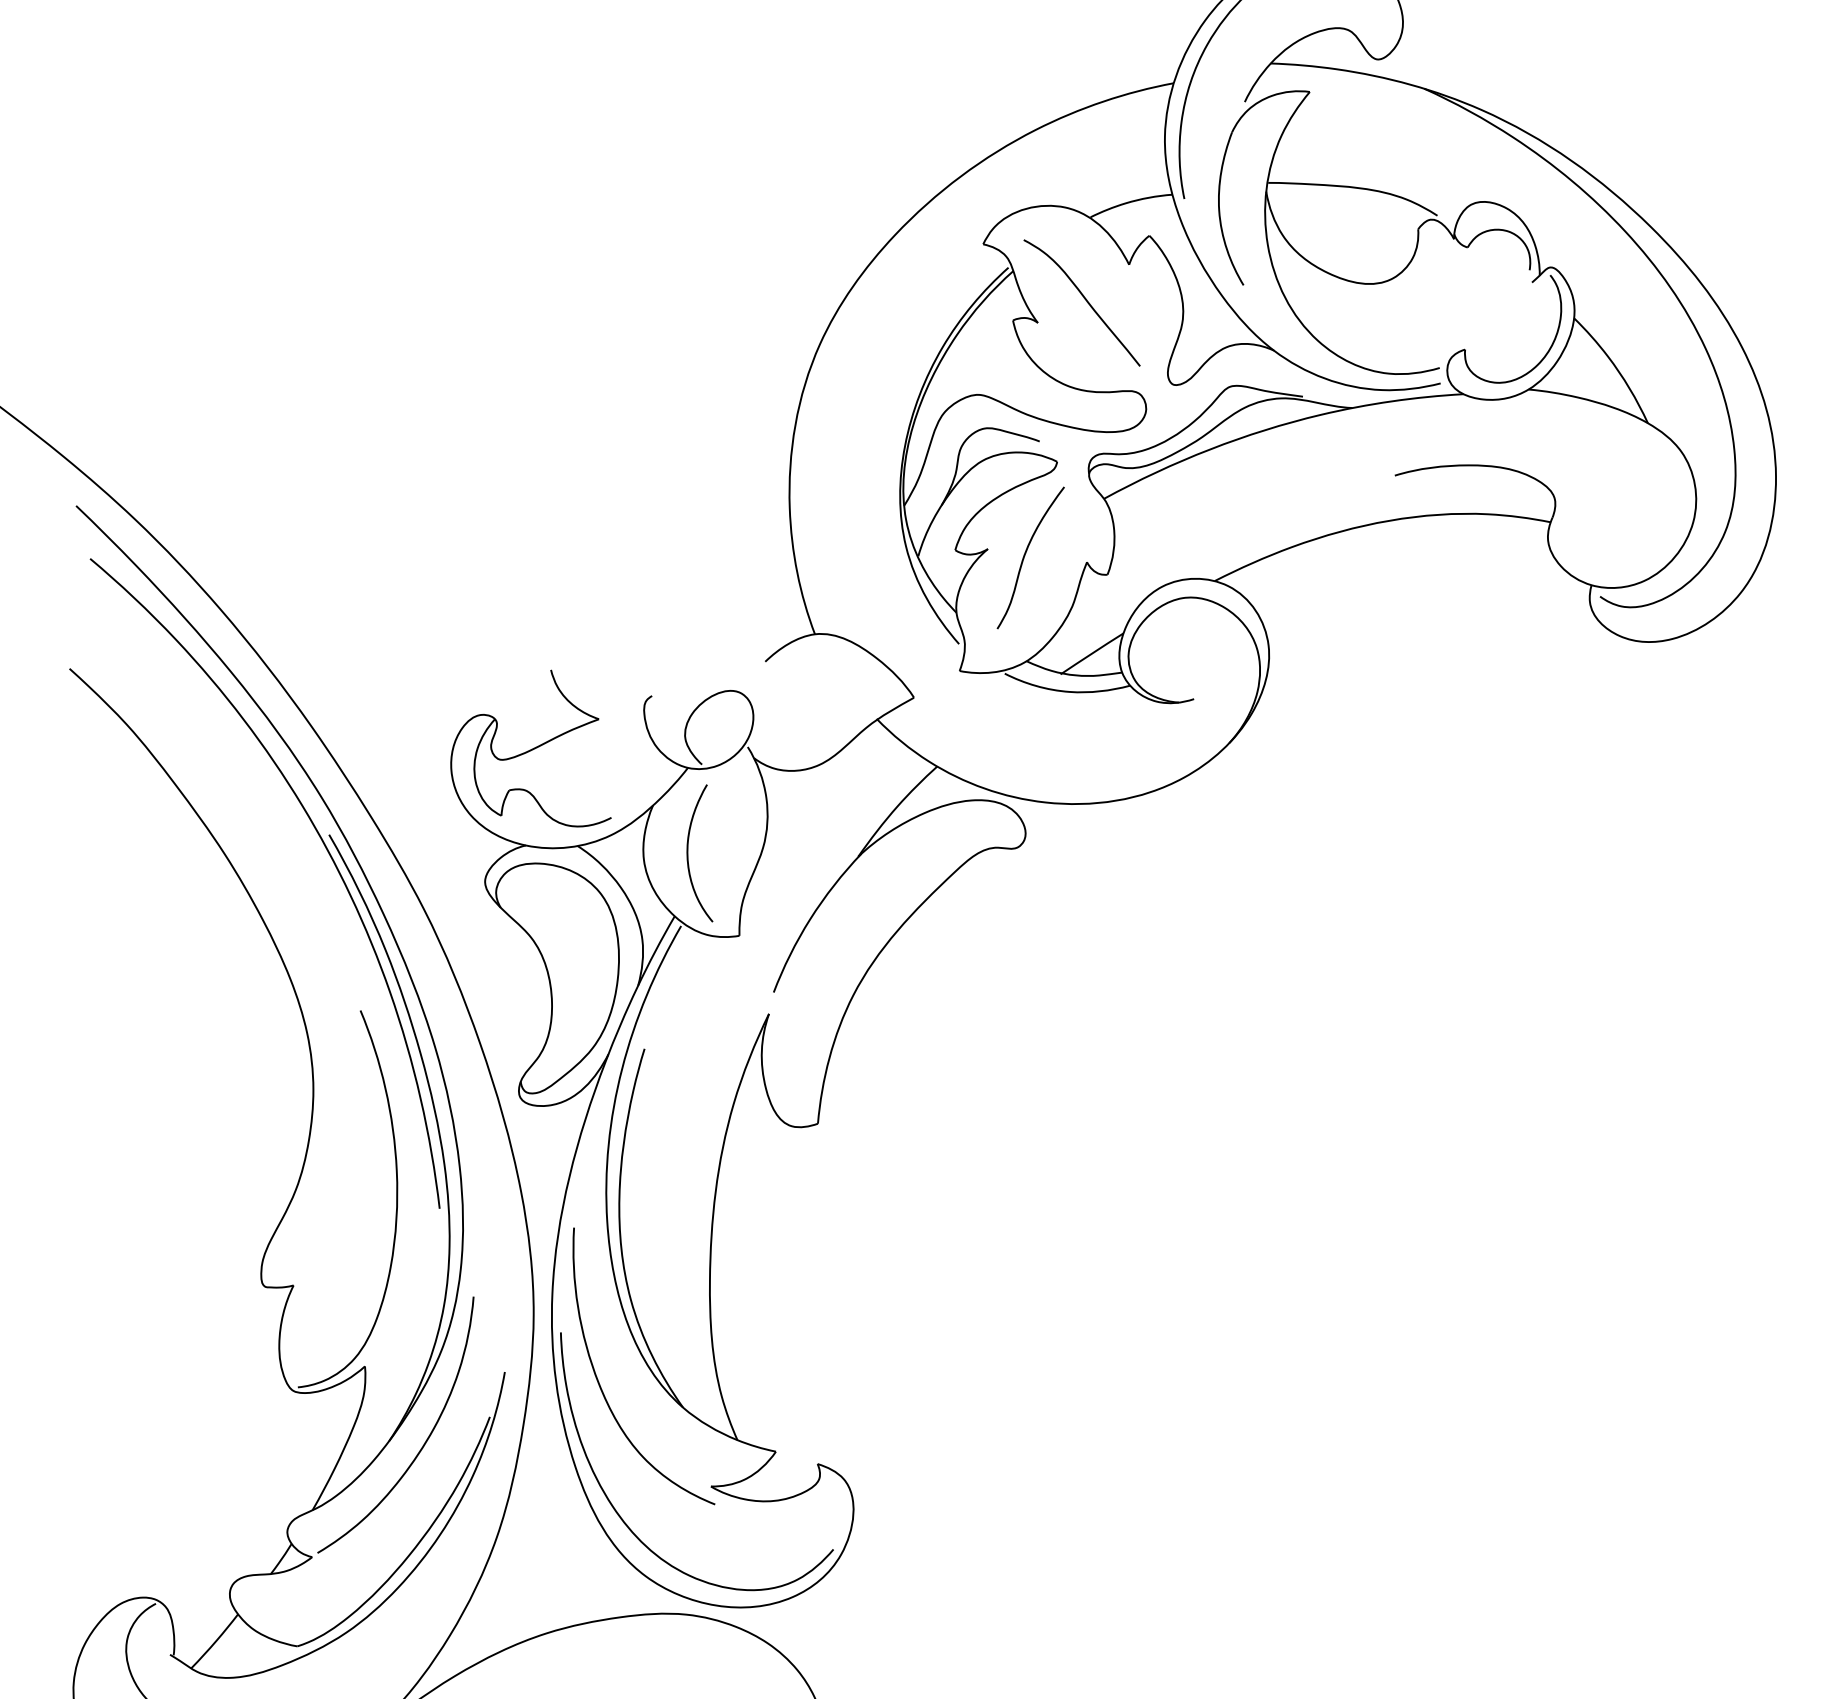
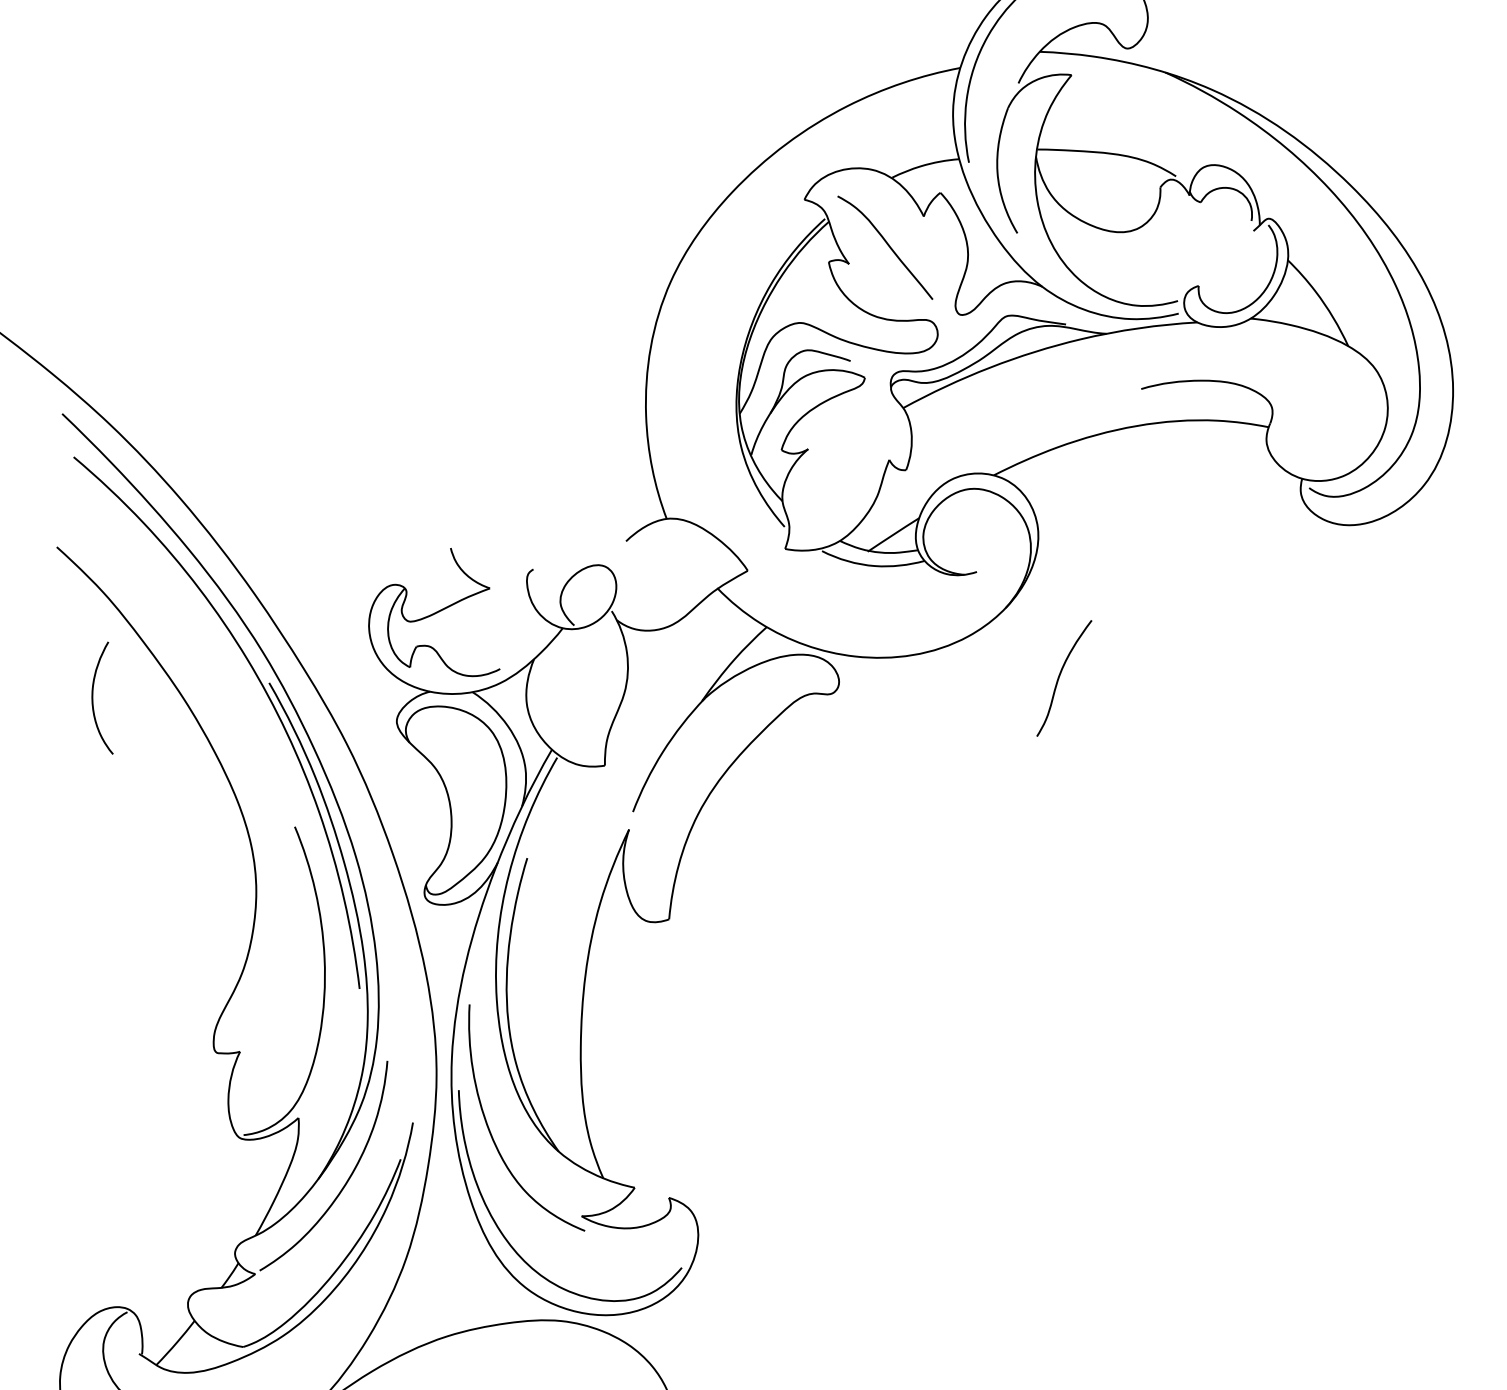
curve: (1026, 555) -> (1060, 676), moved
curve: (688, 852) -> (93, 697), moved

